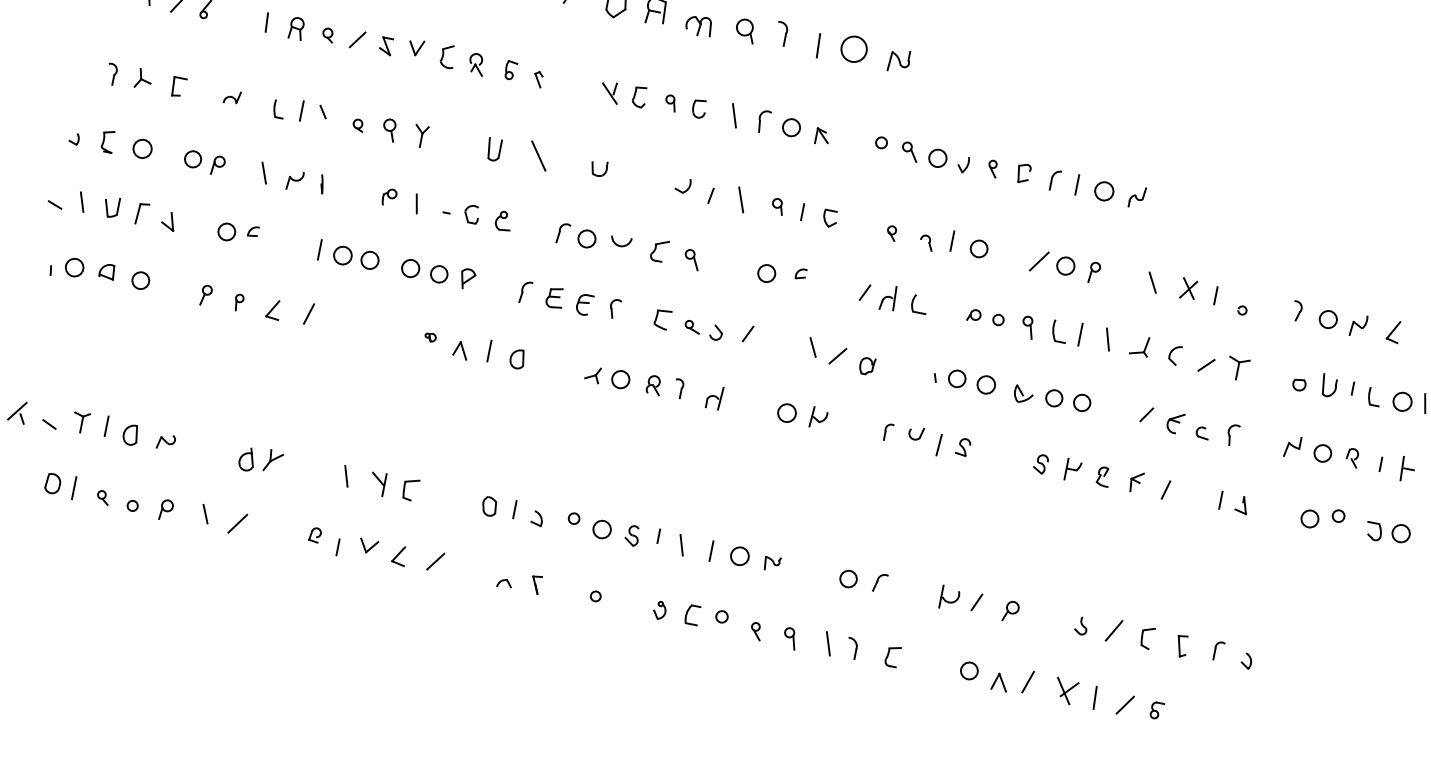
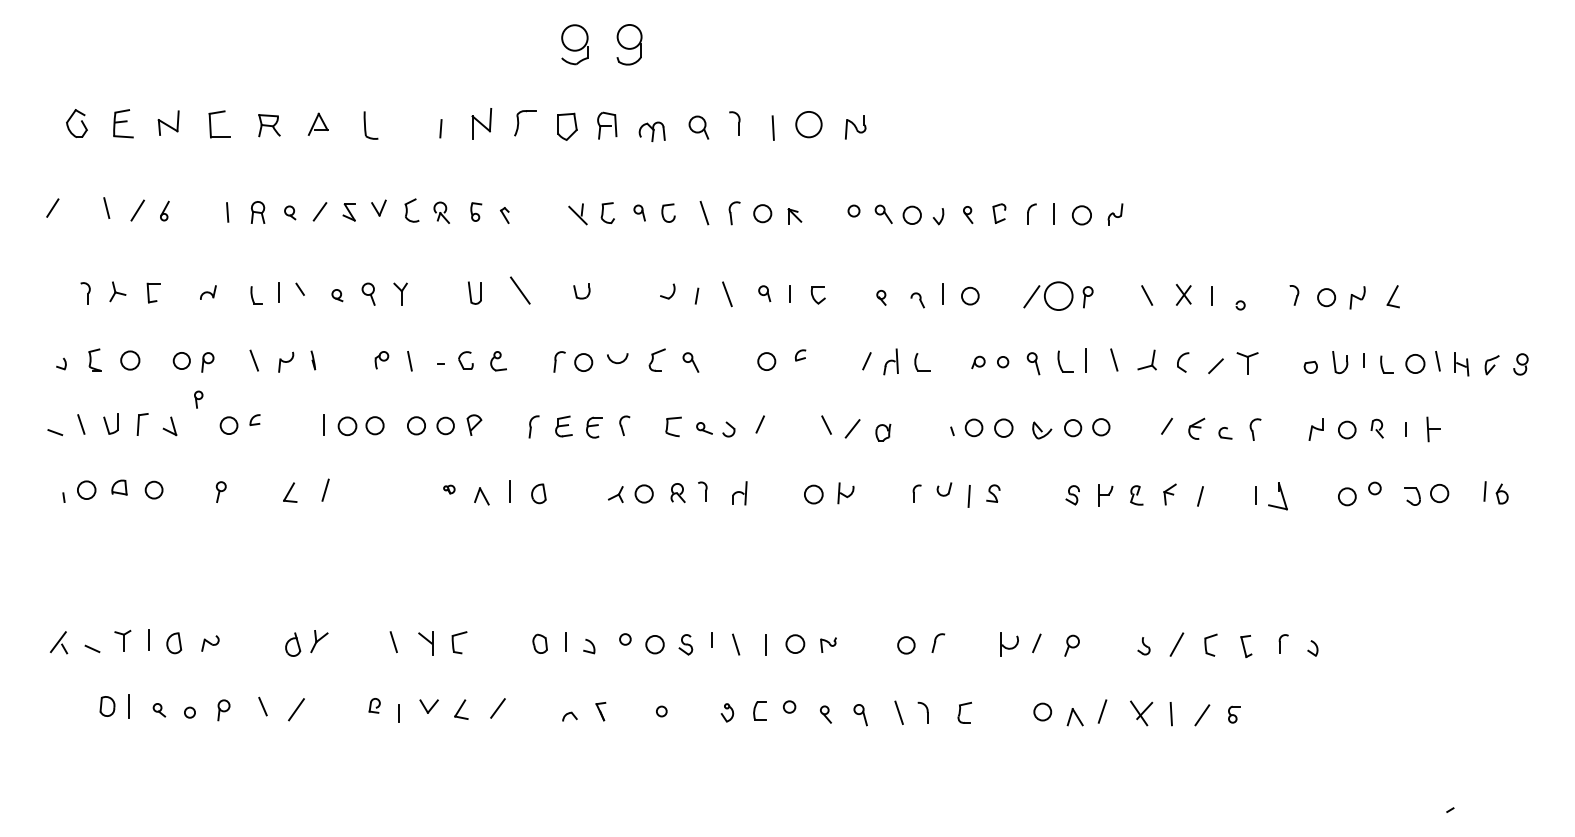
circle: (1065, 265) -> (1058, 295), size x1.6
part: (238, 302) -> (198, 399), moved
part: (1241, 505) -> (1277, 496), size x1.6

